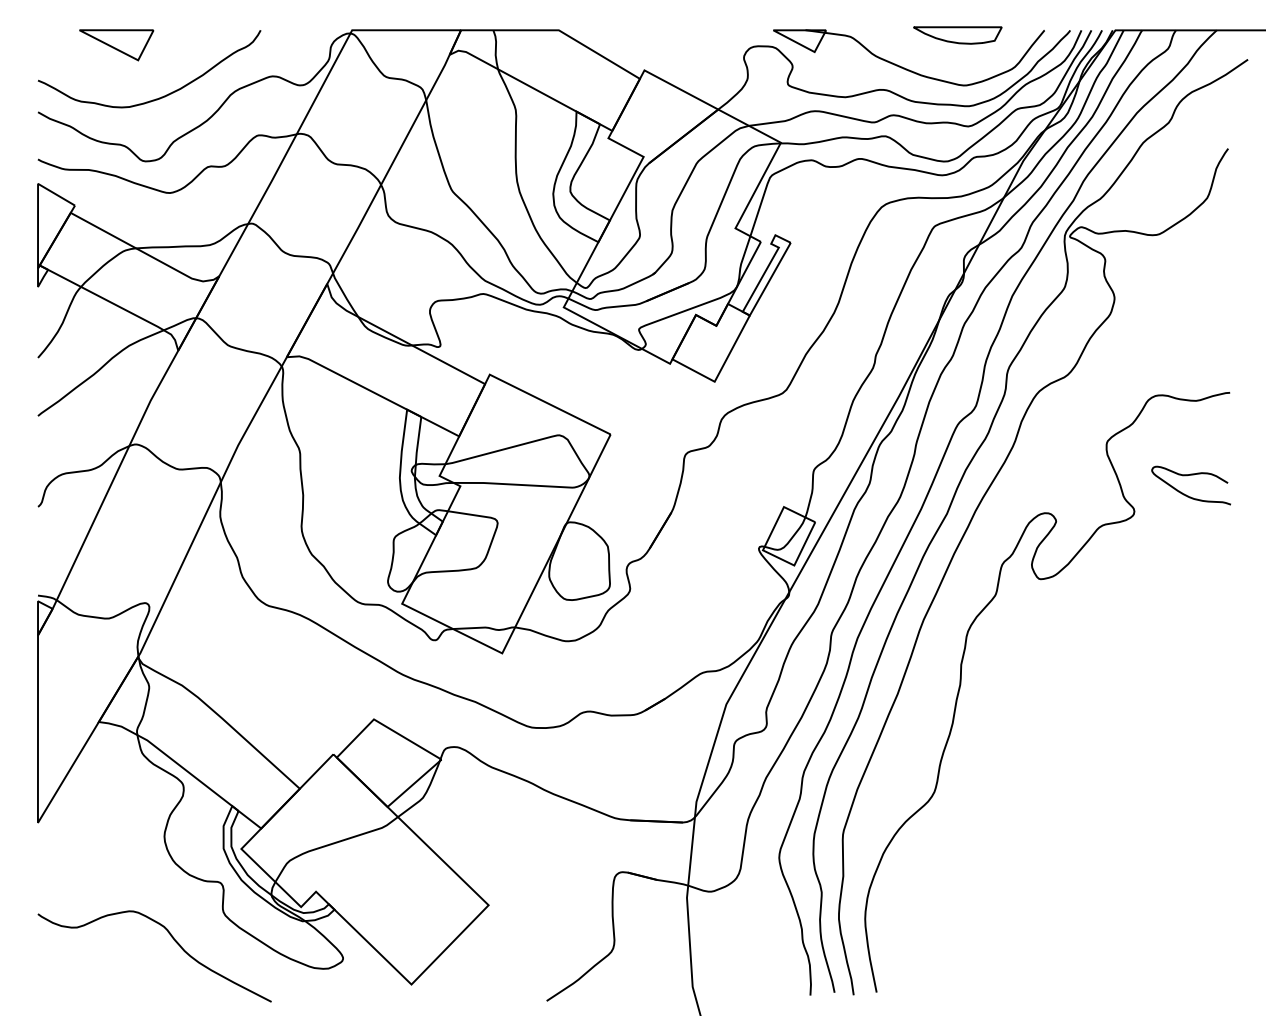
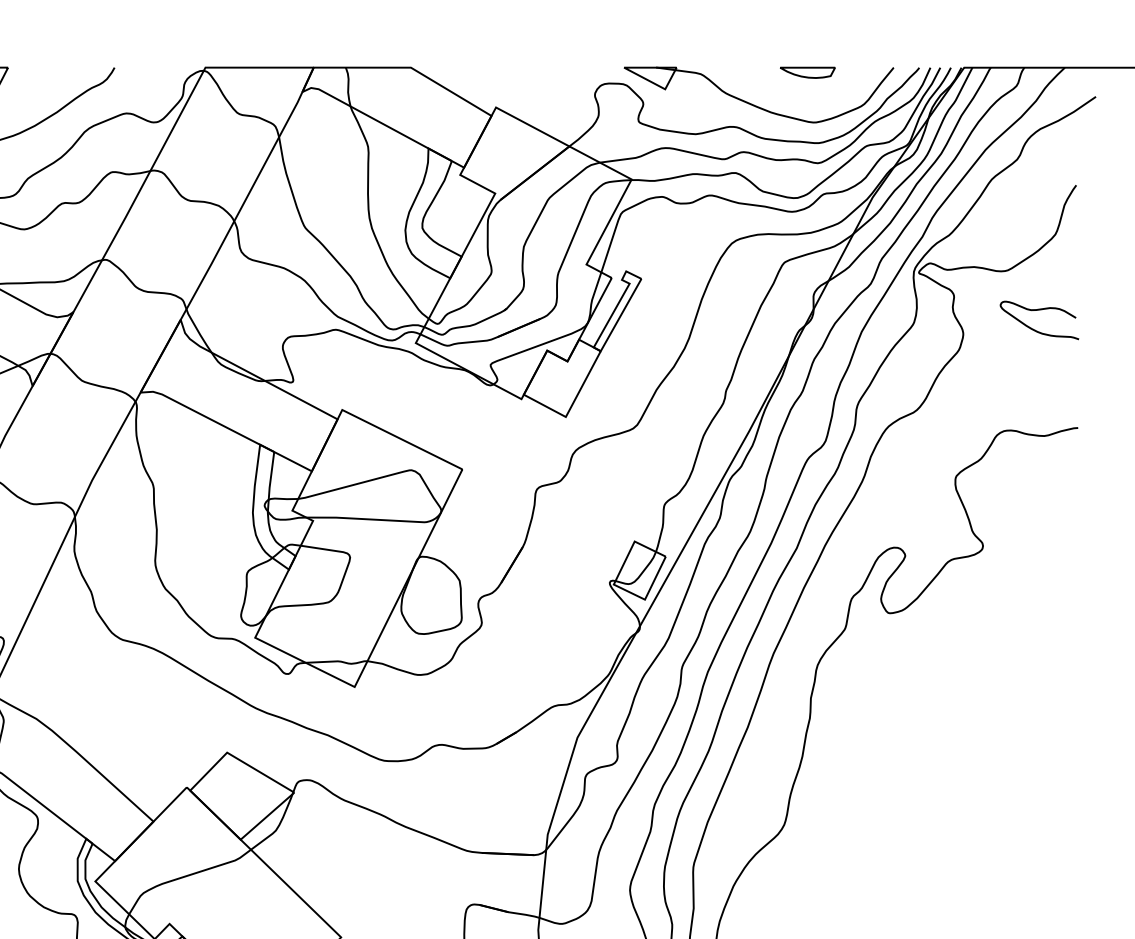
part: (958, 35) -> (808, 72), size x0.62
curve: (1187, 476) -> (1035, 311), moved

